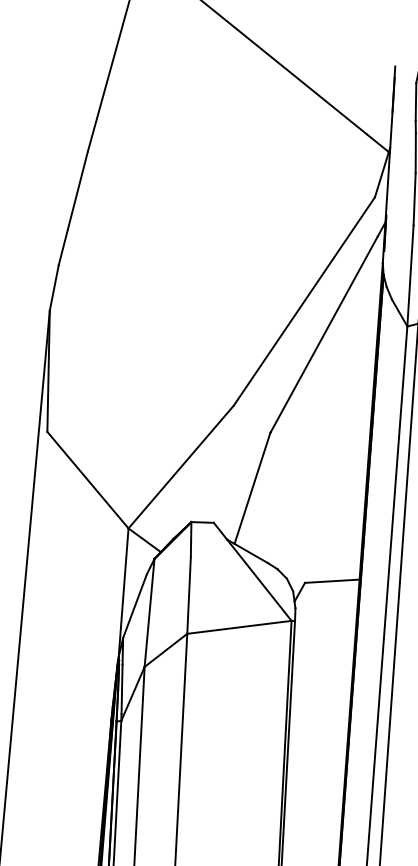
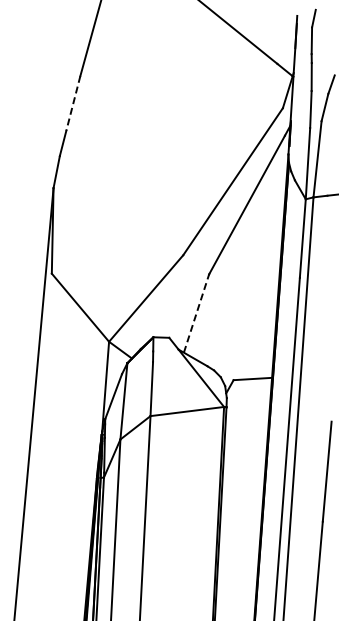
line: (78, 190) -> (73, 103), solid -> dashed
line: (252, 488) -> (196, 313), solid -> dashed

